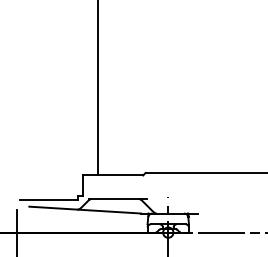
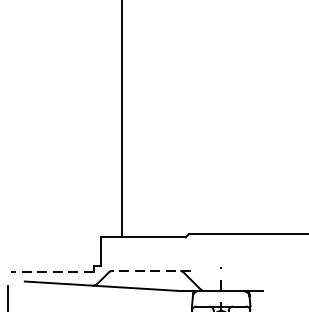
line: (48, 199) -> (51, 271), solid -> dashed
line: (118, 199) -> (150, 271), solid -> dashed

